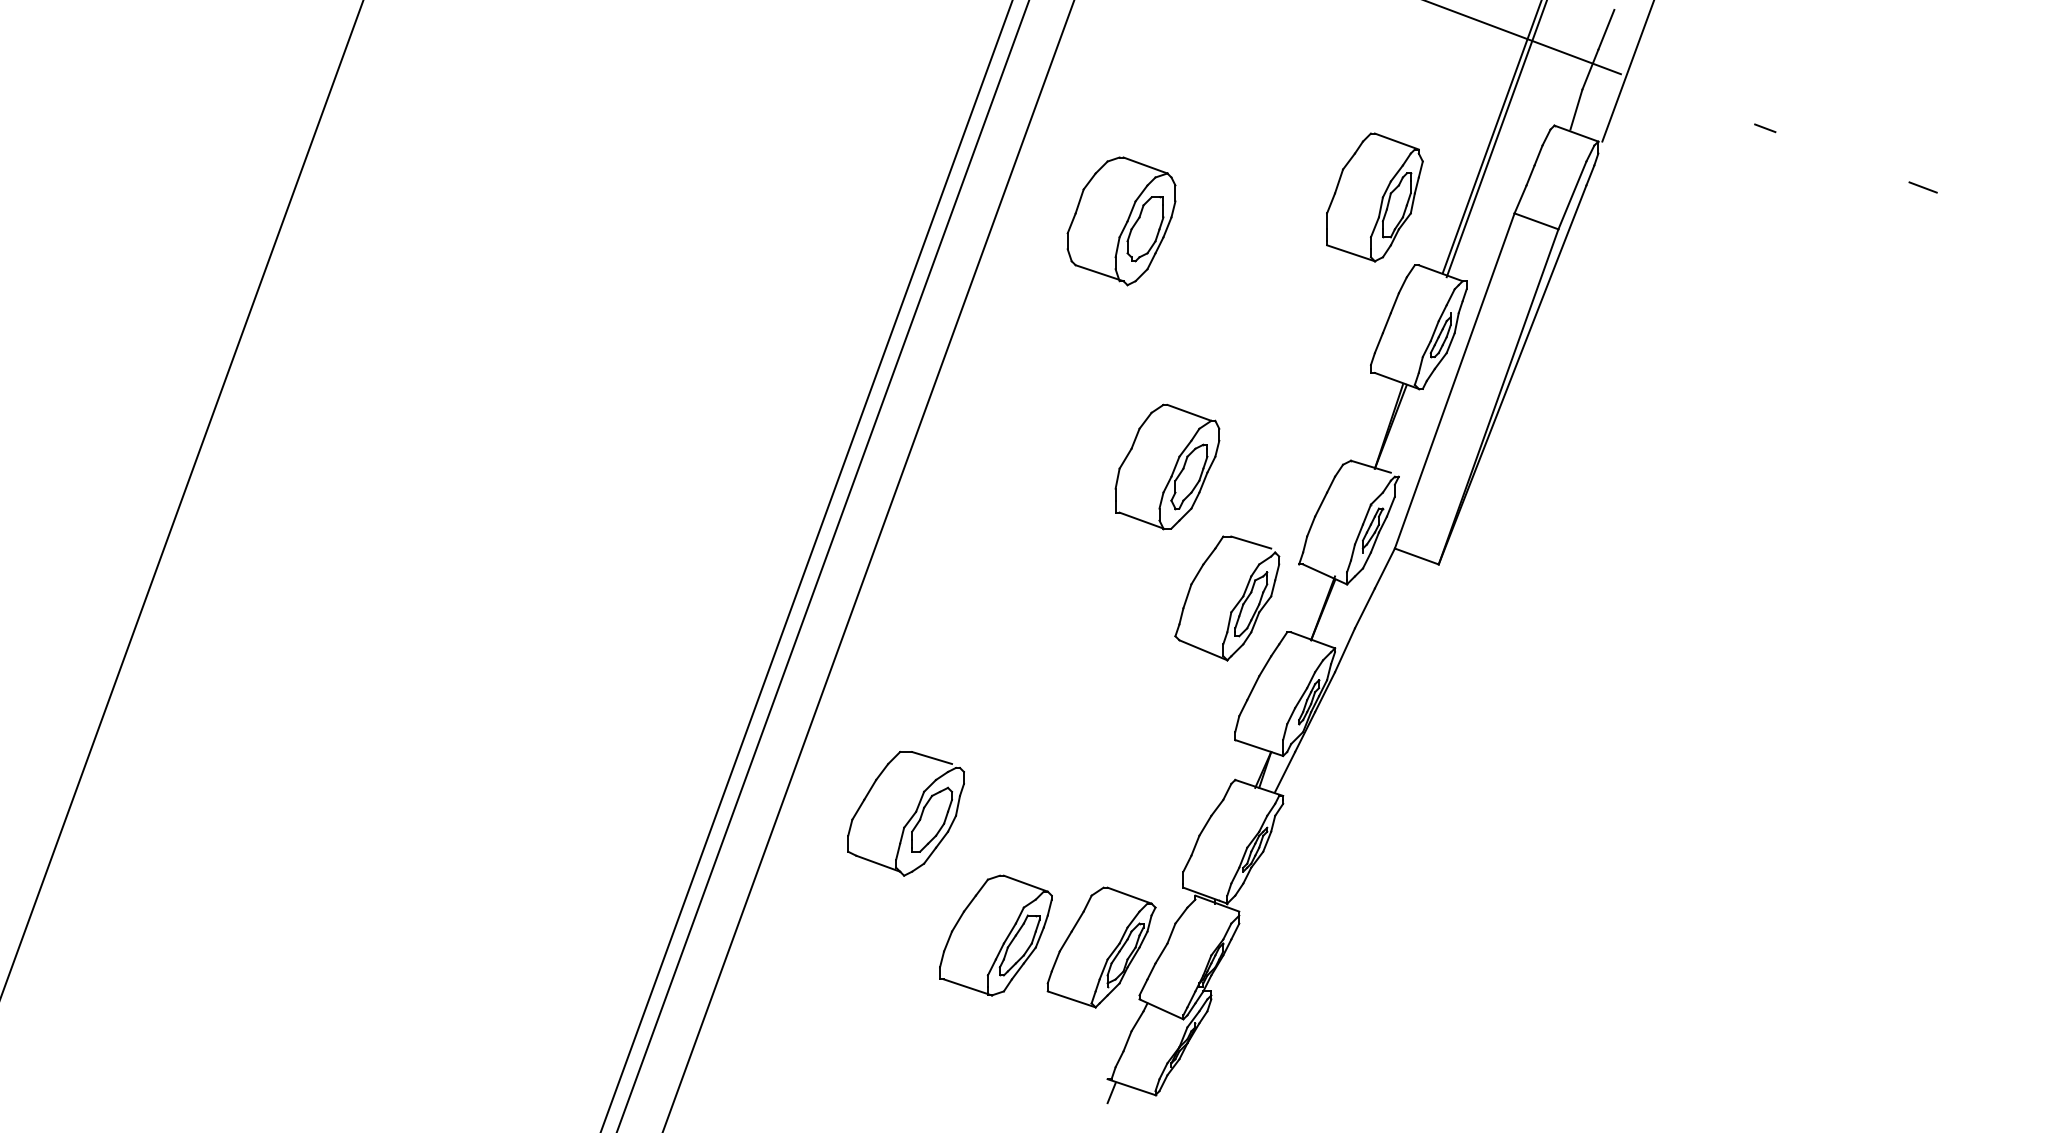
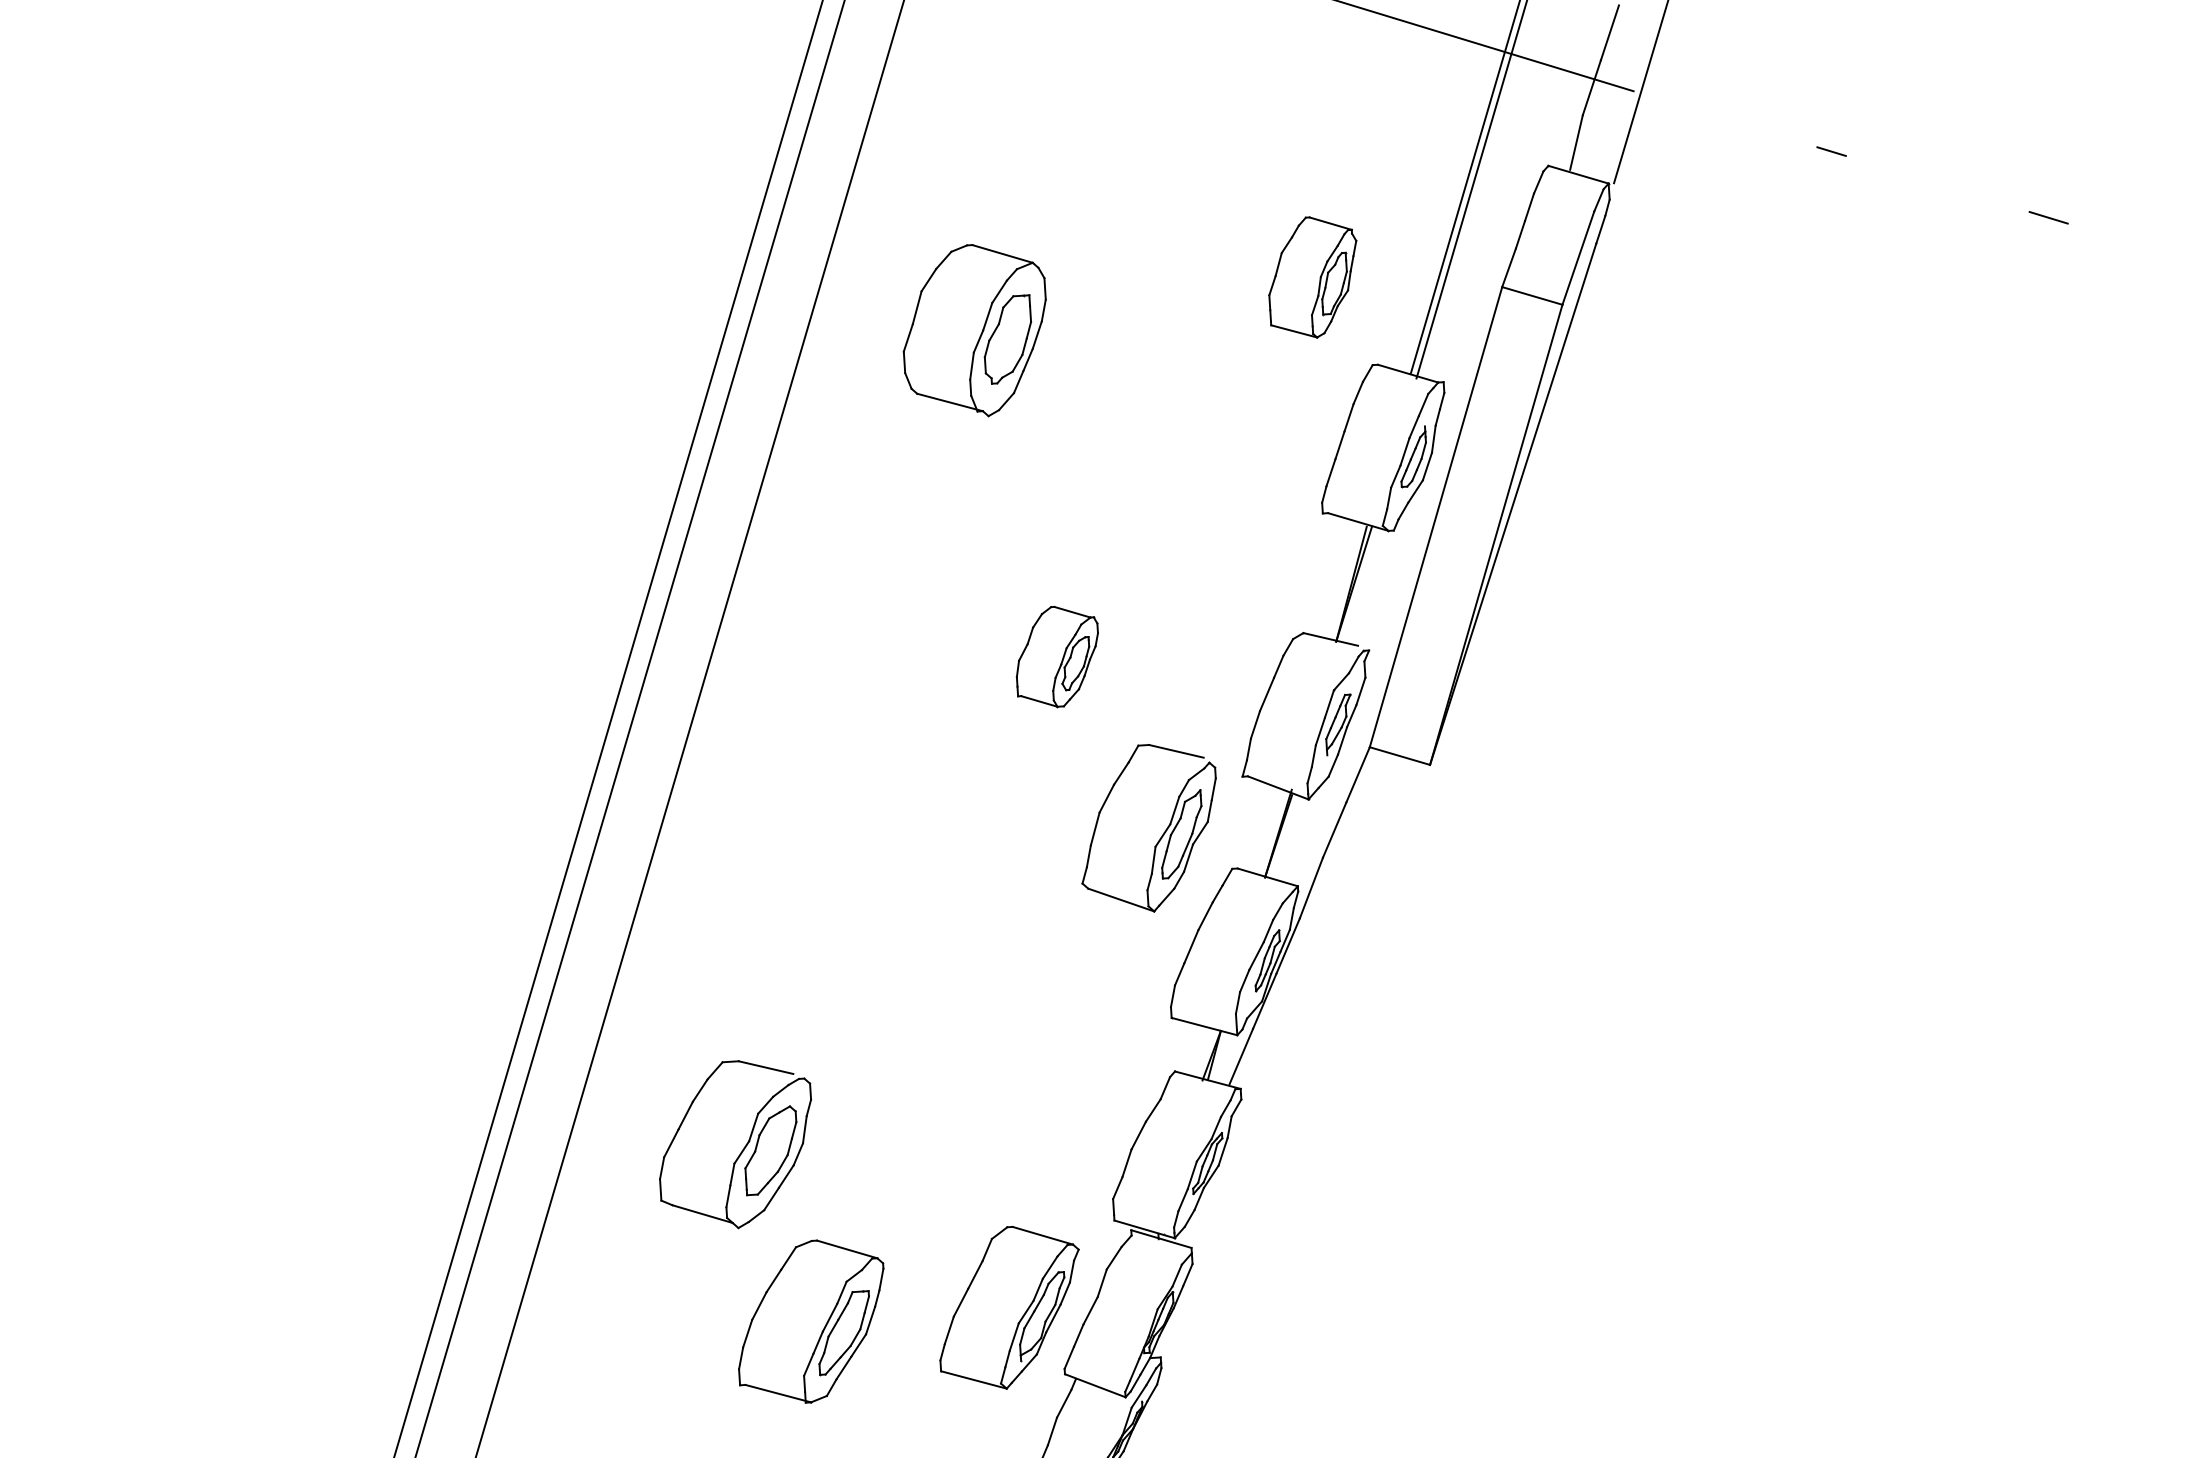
part: (1374, 197) -> (1312, 277), size x0.7
part: (1167, 466) -> (1057, 656), size x0.6
part: (995, 935) -> (810, 1321), moved

